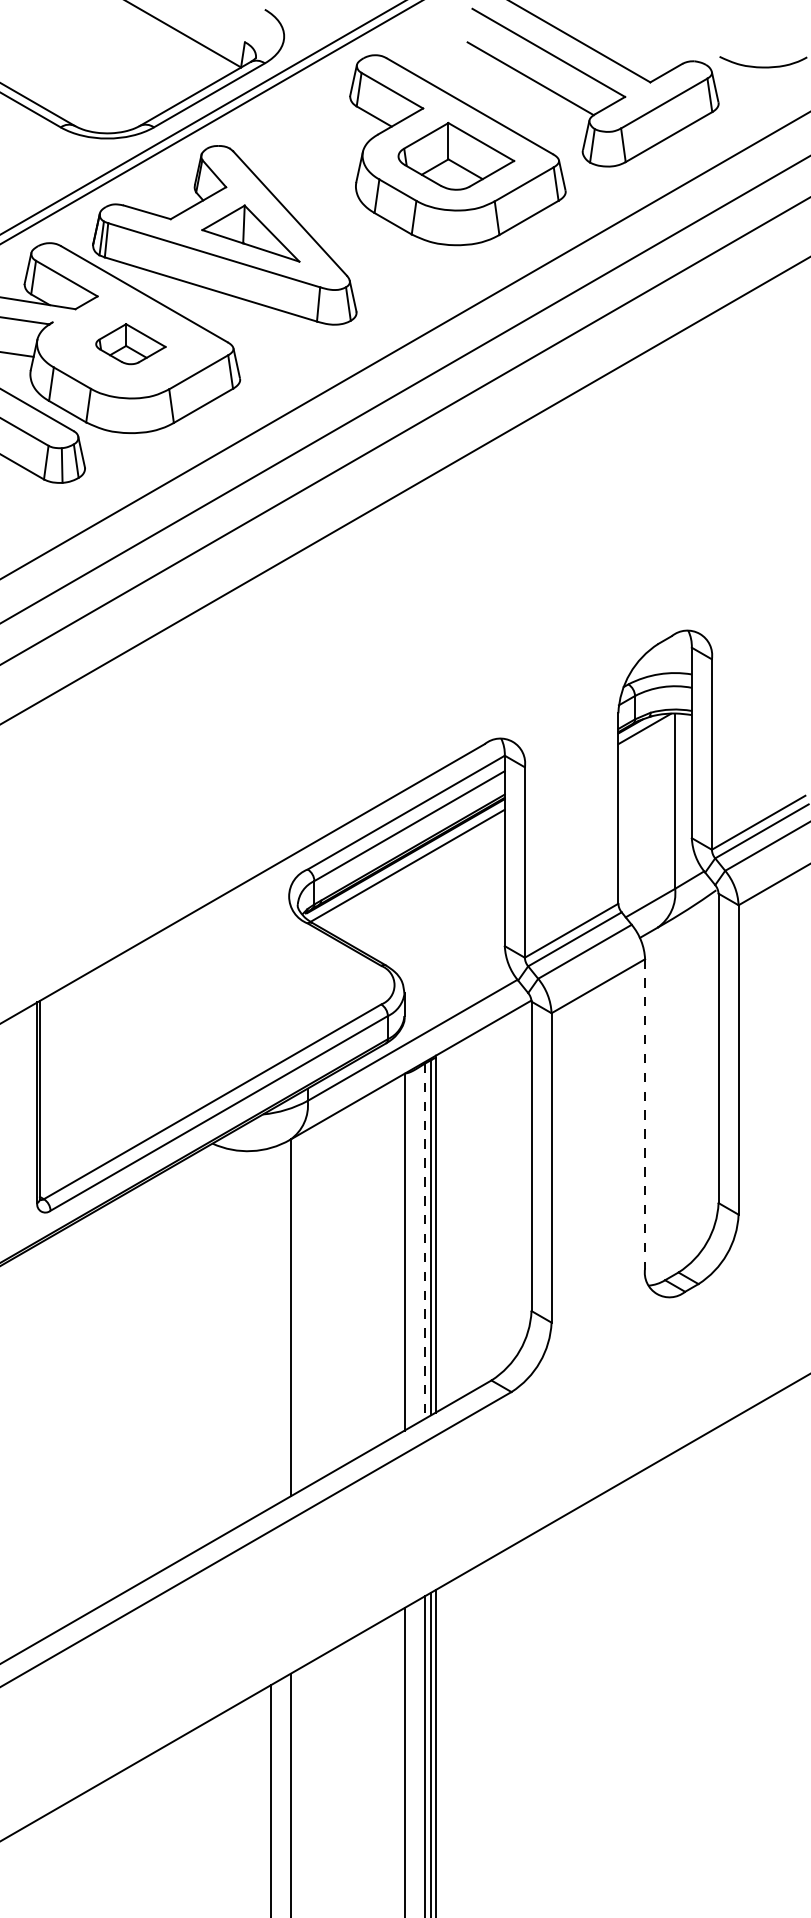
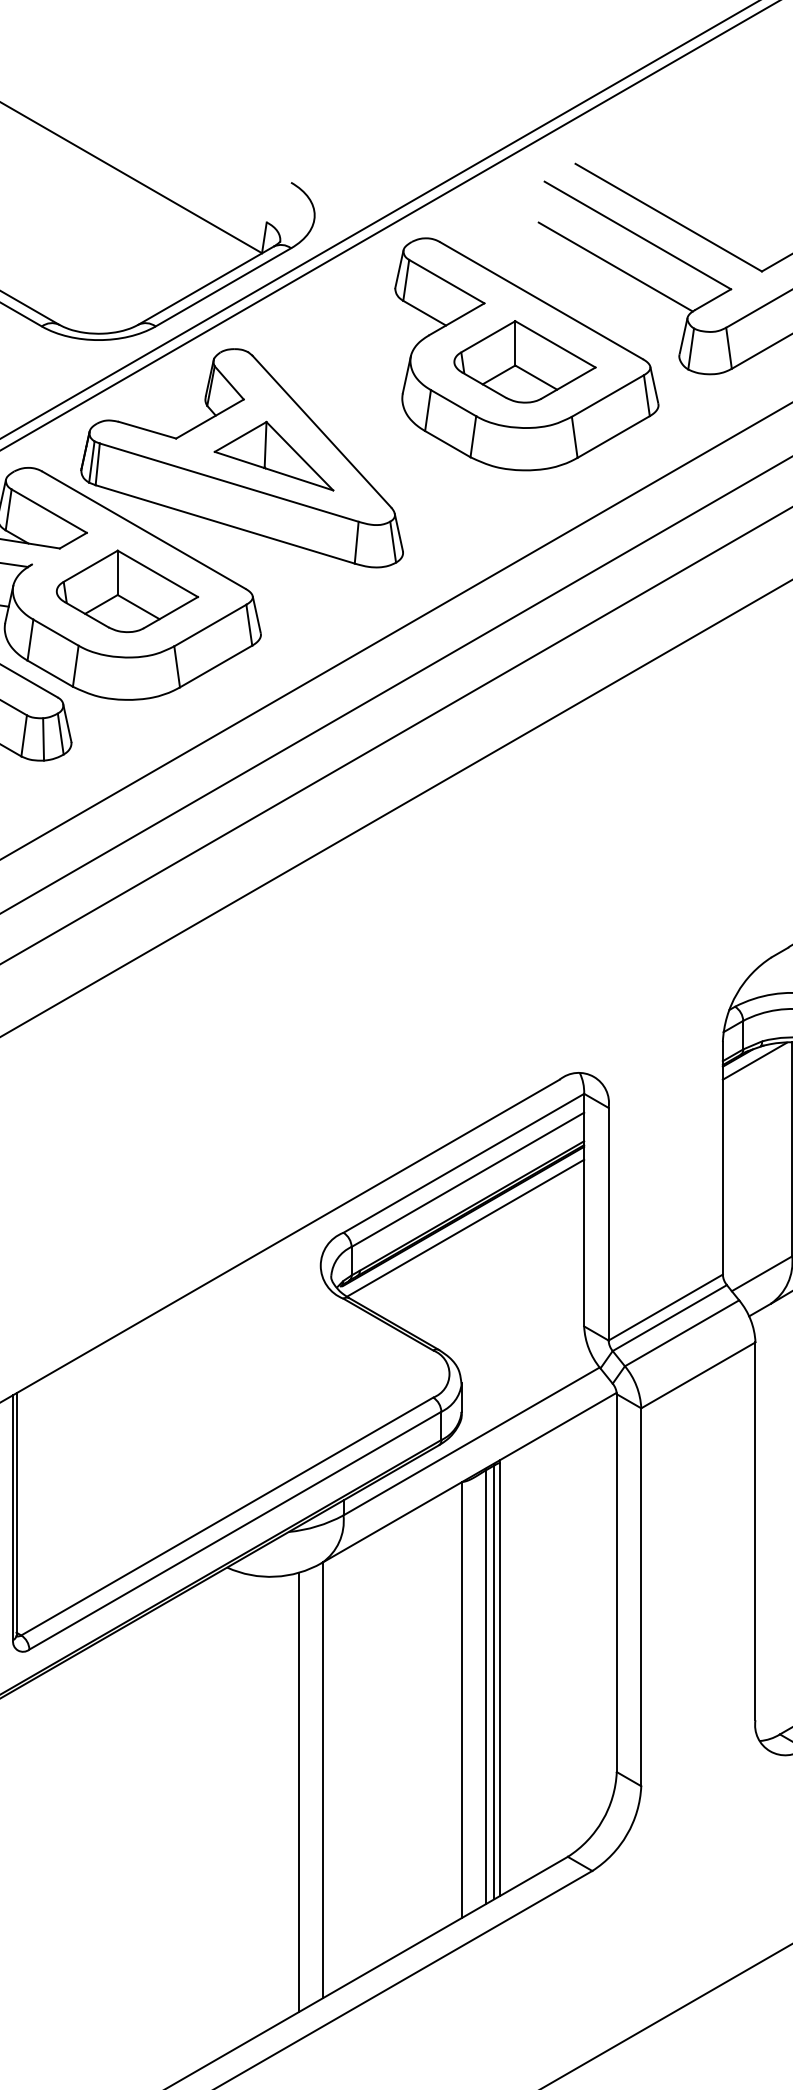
part: (130, 343) -> (127, 590), size x1.67
line: (645, 1113) -> (755, 1530), dashed -> solid
line: (424, 1241) -> (486, 1687), dashed -> solid
line: (271, 1327) -> (299, 1792), added

